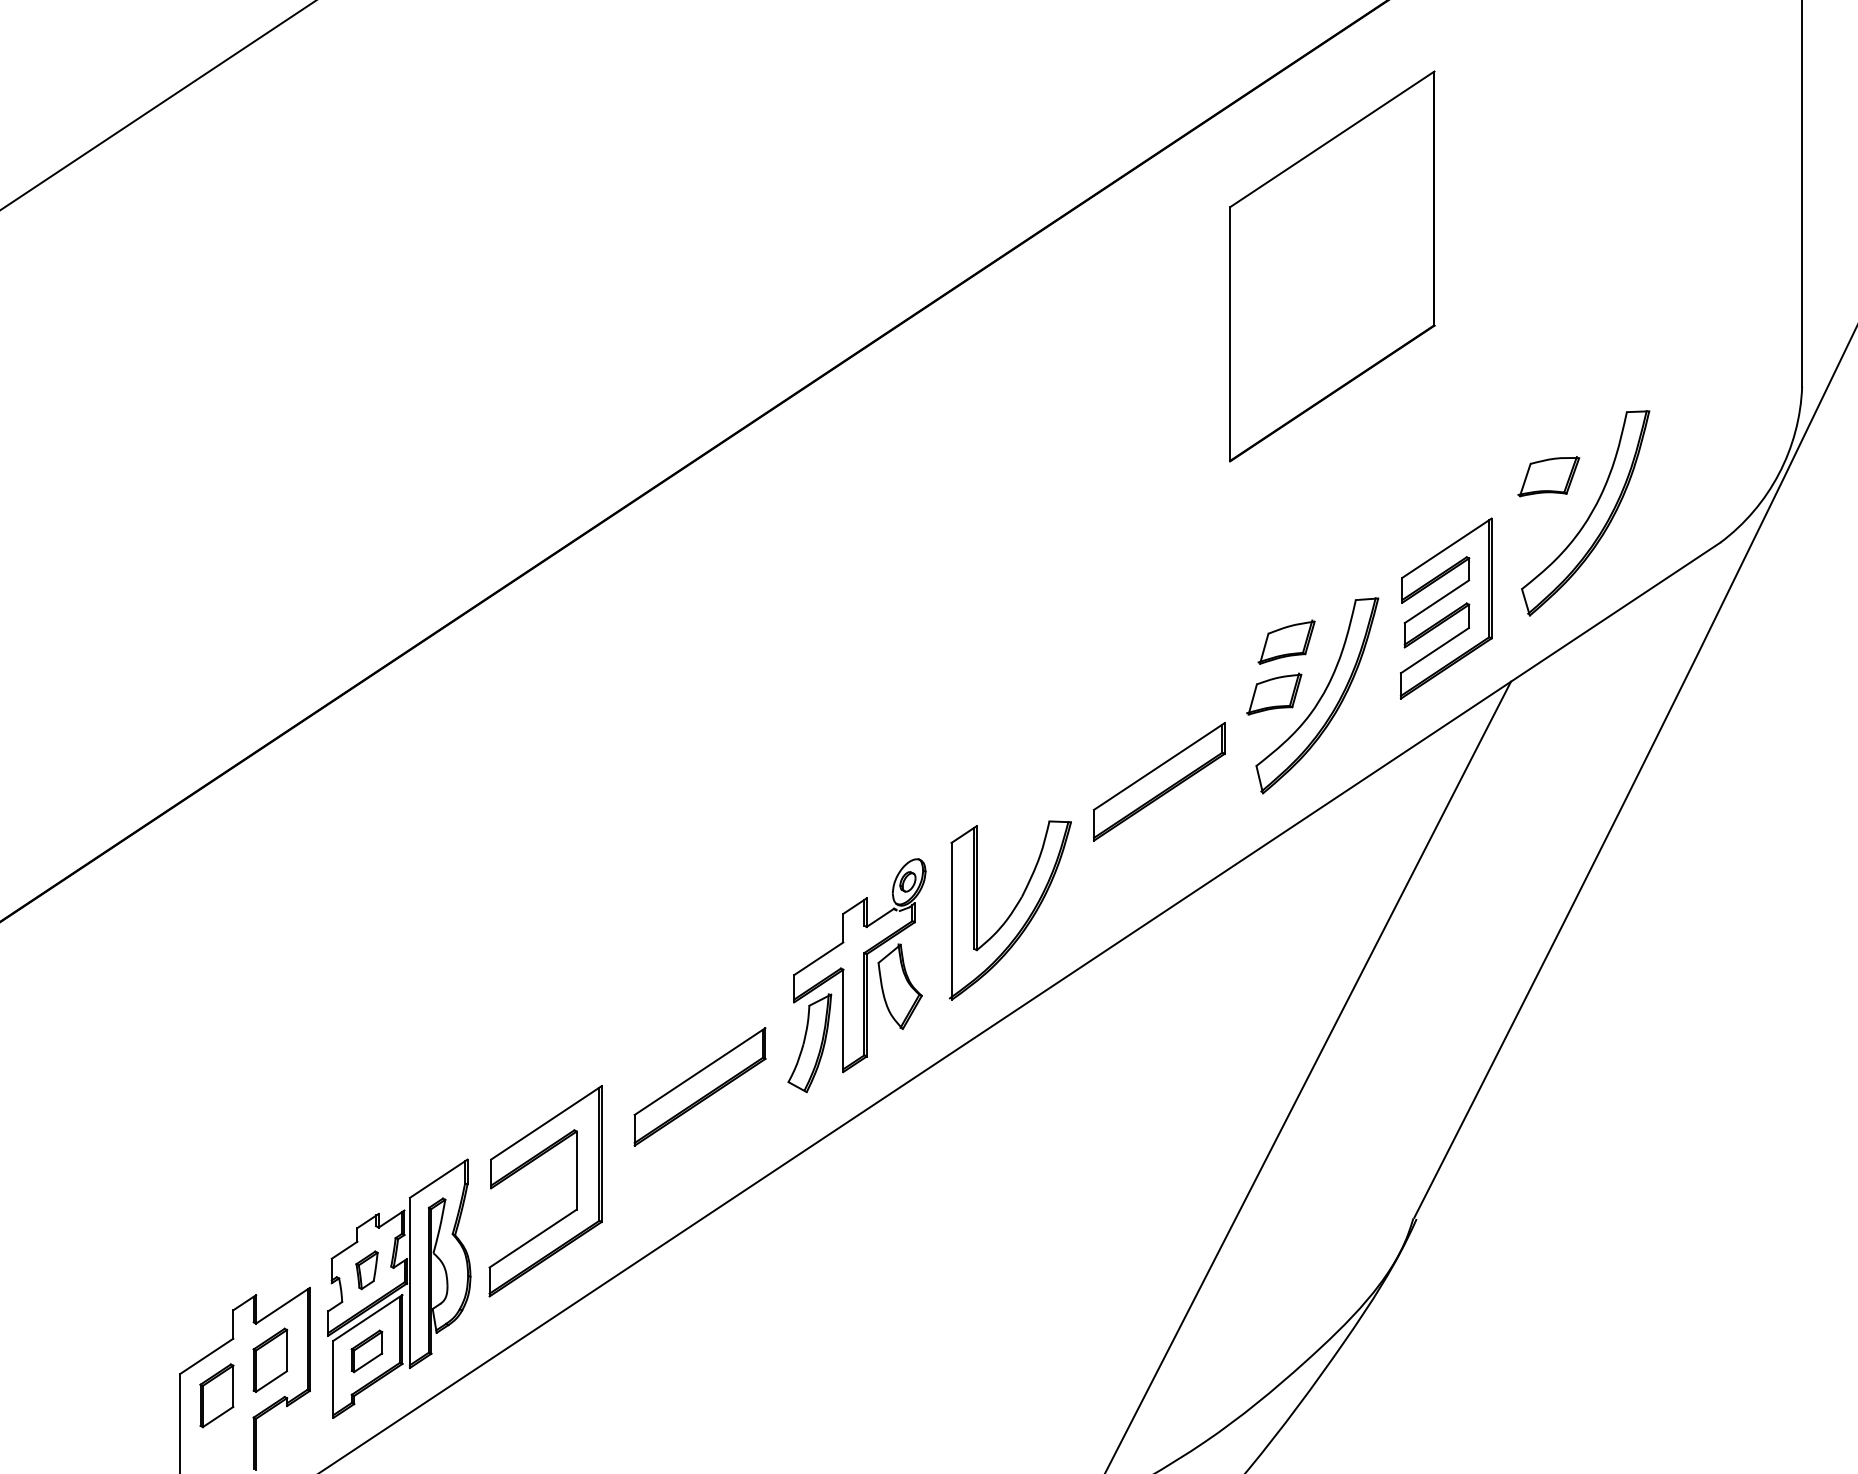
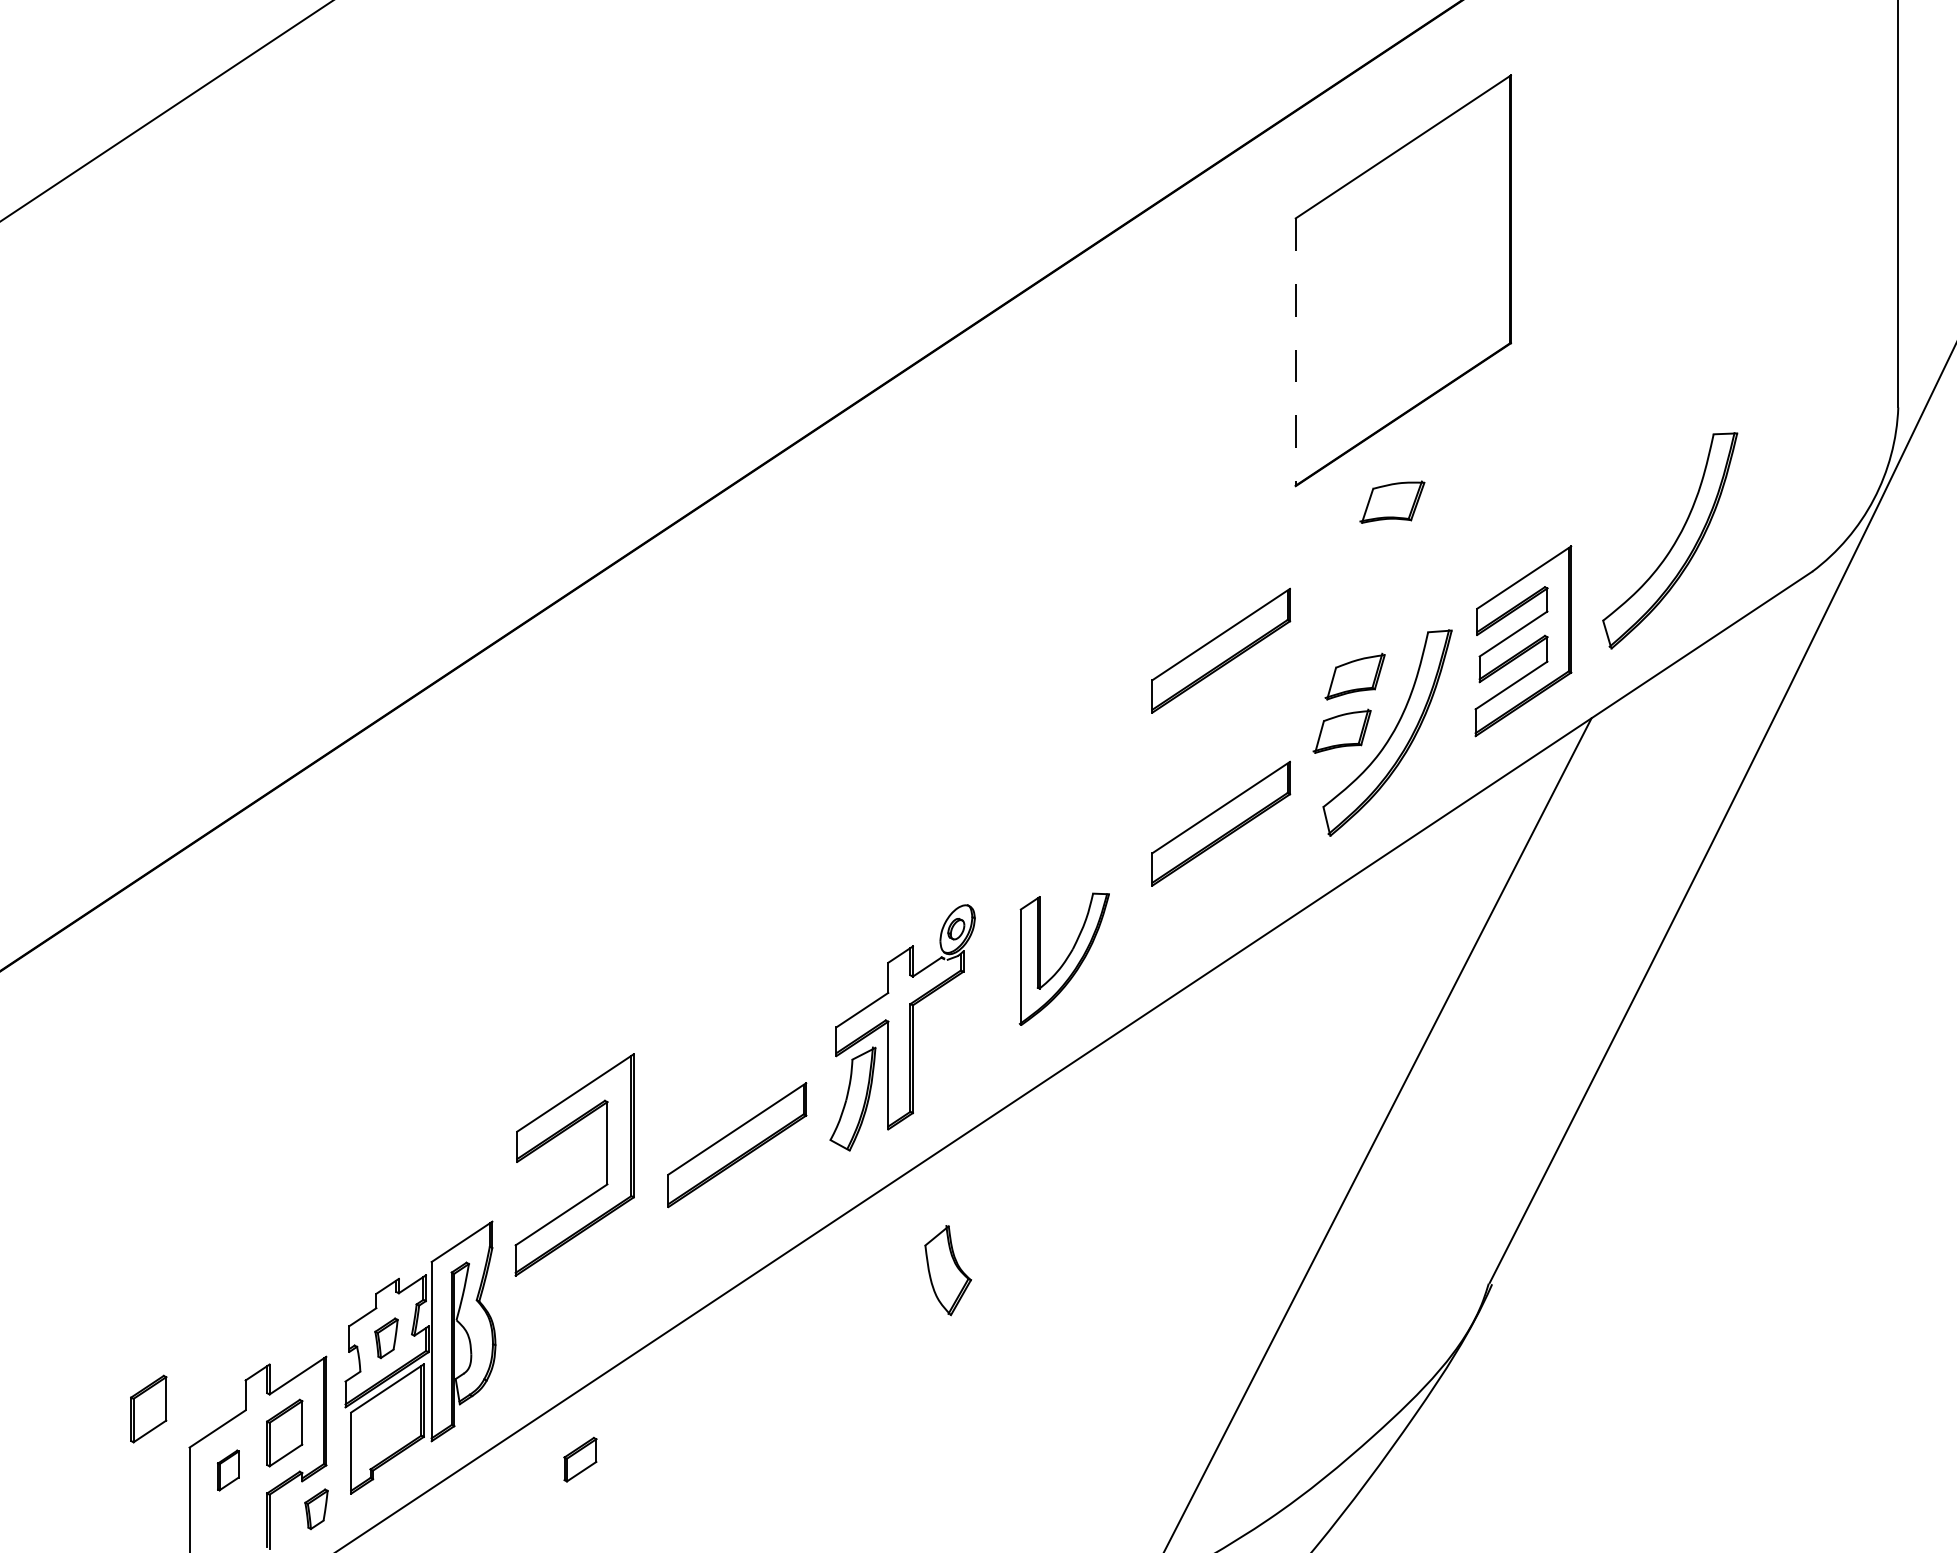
line: (1229, 334) -> (1295, 352), solid -> dashed
part: (1548, 475) -> (1392, 501), moved
part: (1159, 617) -> (1221, 650), added
part: (1010, 910) -> (1064, 959), size x0.7
part: (900, 986) -> (948, 1270), moved
part: (575, 1190) -> (606, 1164), moved
part: (141, 1336) -> (148, 1408), added
part: (367, 1351) -> (580, 1459), moved
part: (217, 1395) -> (228, 1470), size x0.6
part: (300, 1432) -> (316, 1509), added

